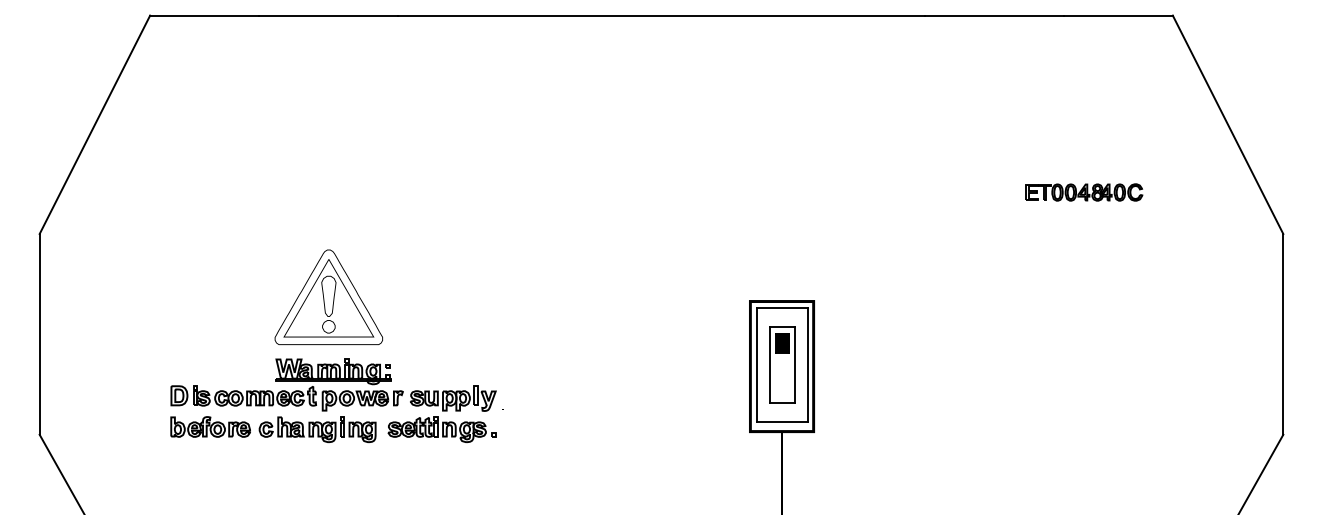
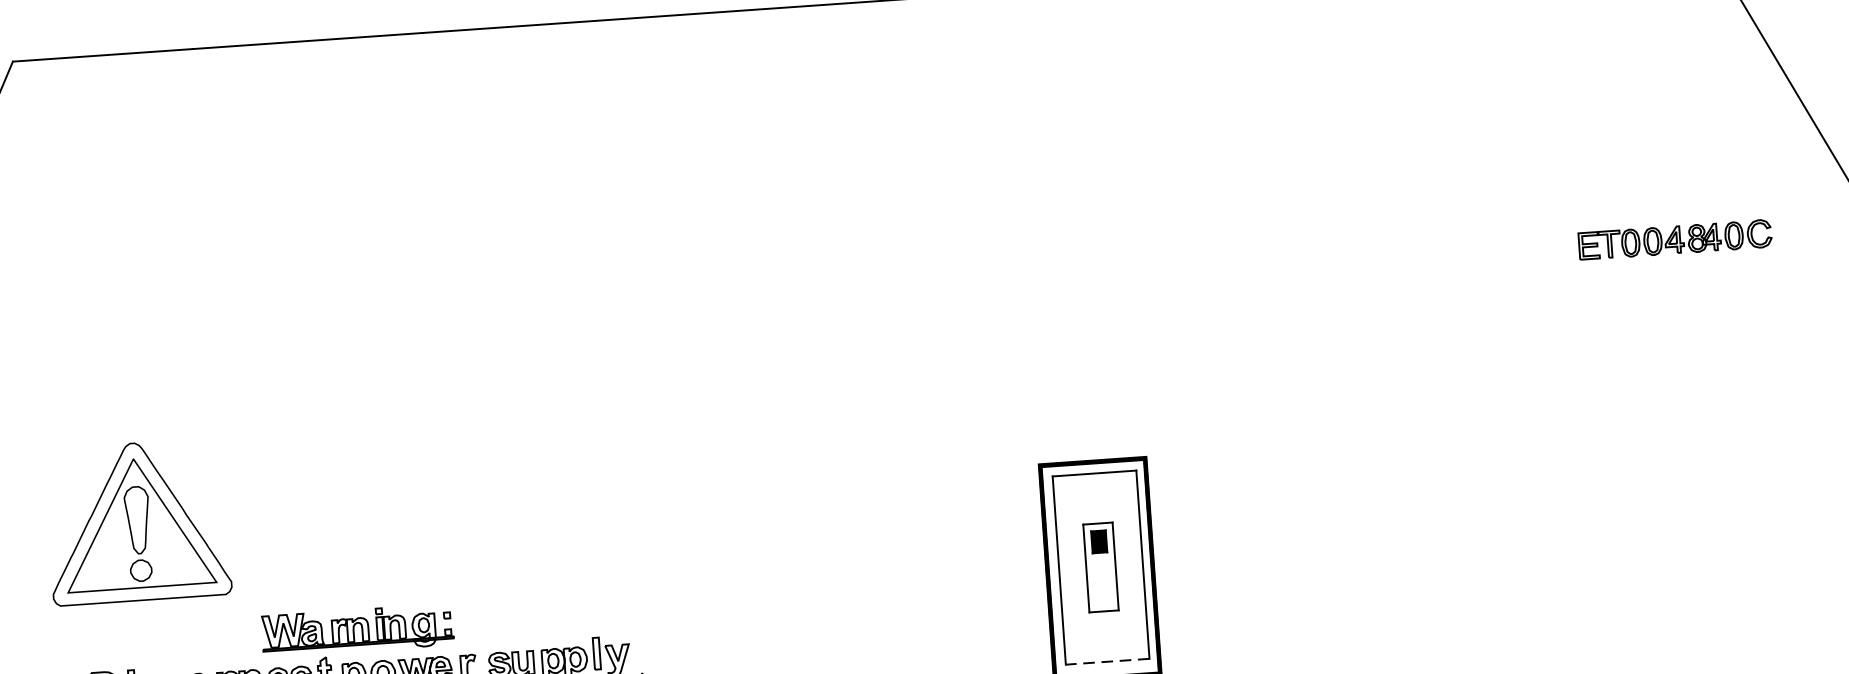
part: (1084, 192) -> (1675, 239), moved
part: (328, 296) -> (137, 520), moved
part: (782, 364) -> (1100, 566), size x0.7
line: (782, 422) -> (1107, 662), solid -> dashed

